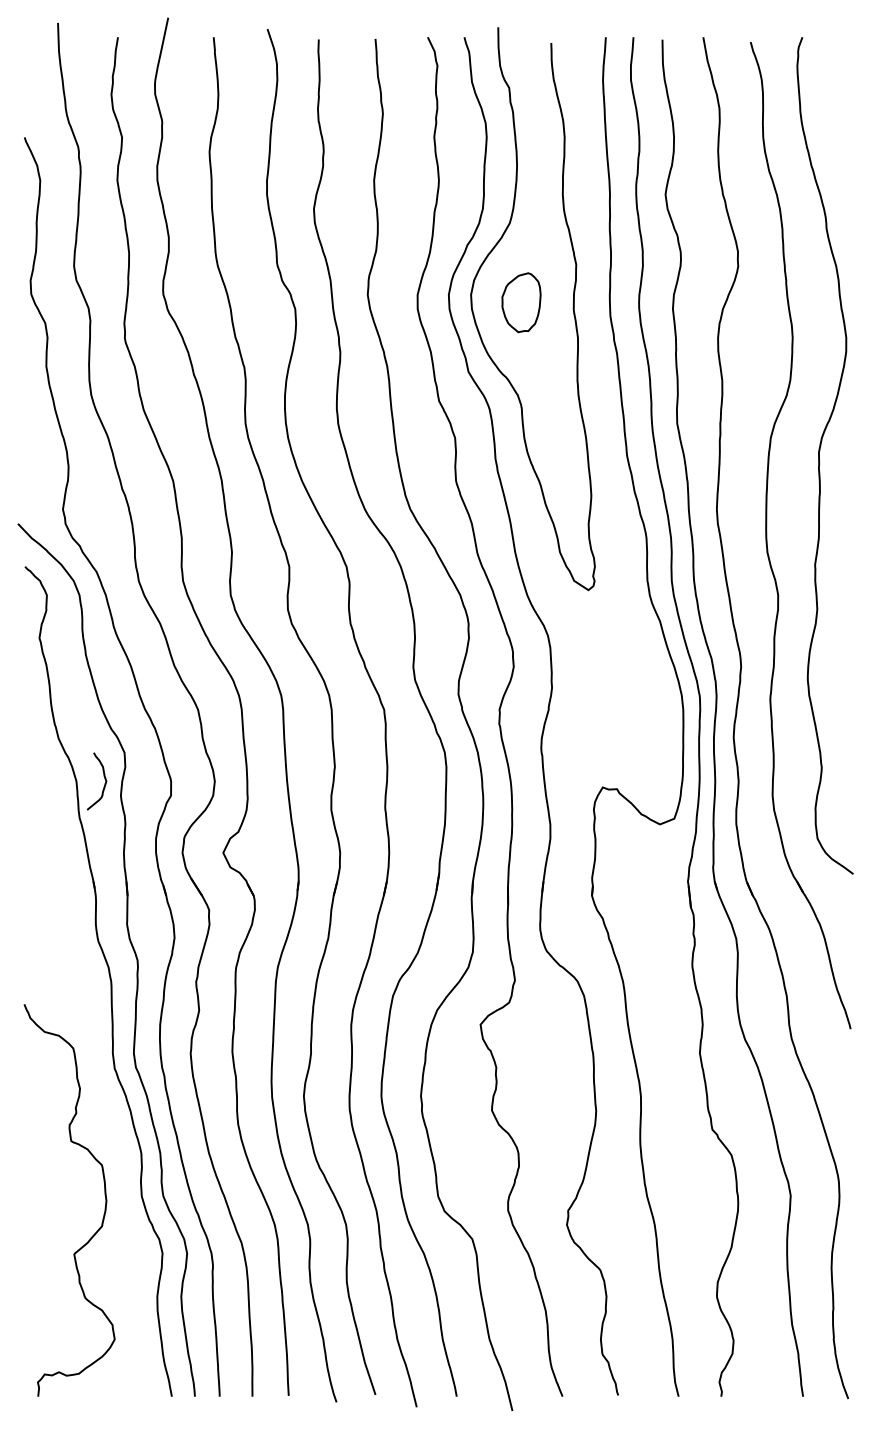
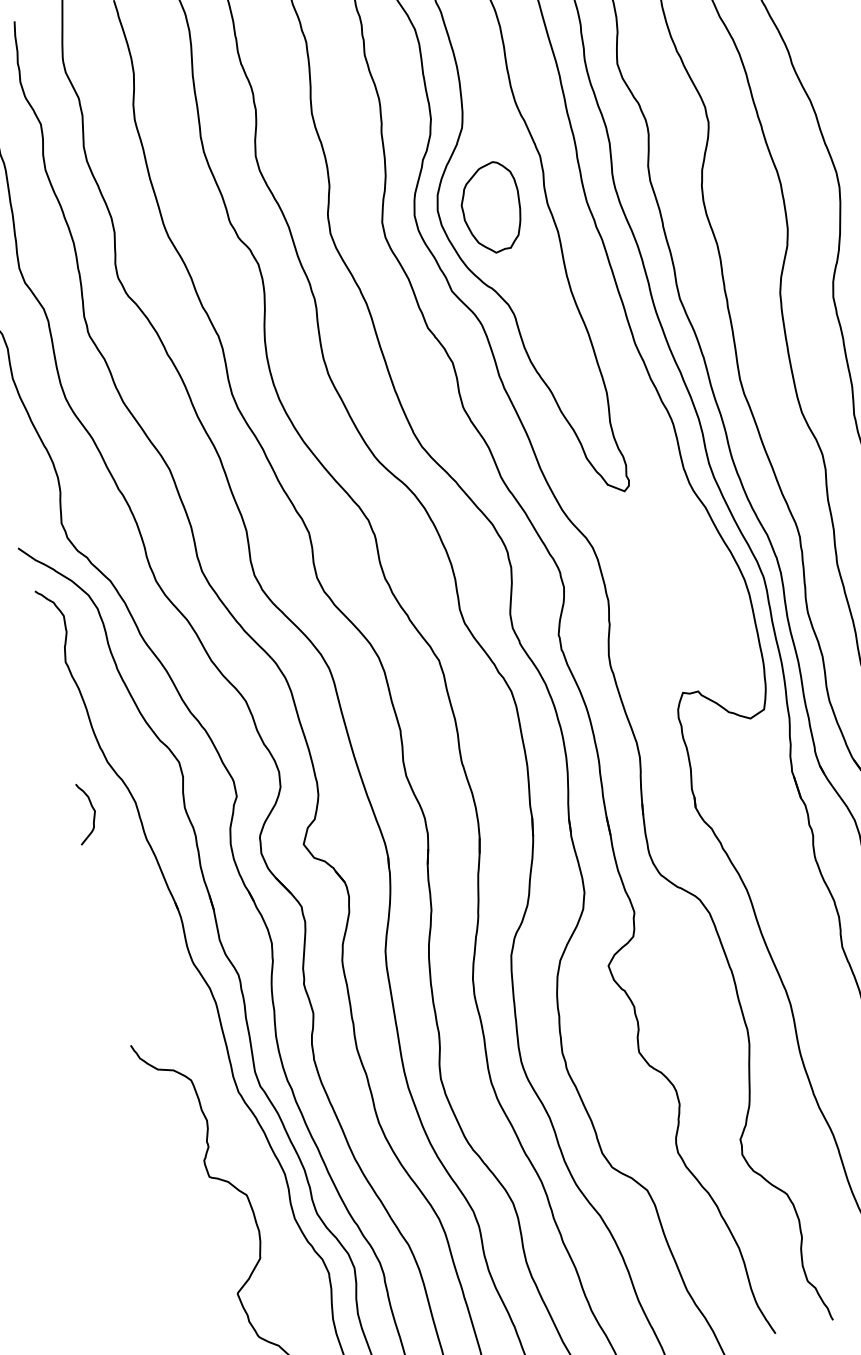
part: (521, 302) -> (491, 207), size x1.43
curve: (104, 779) -> (92, 809), moved

